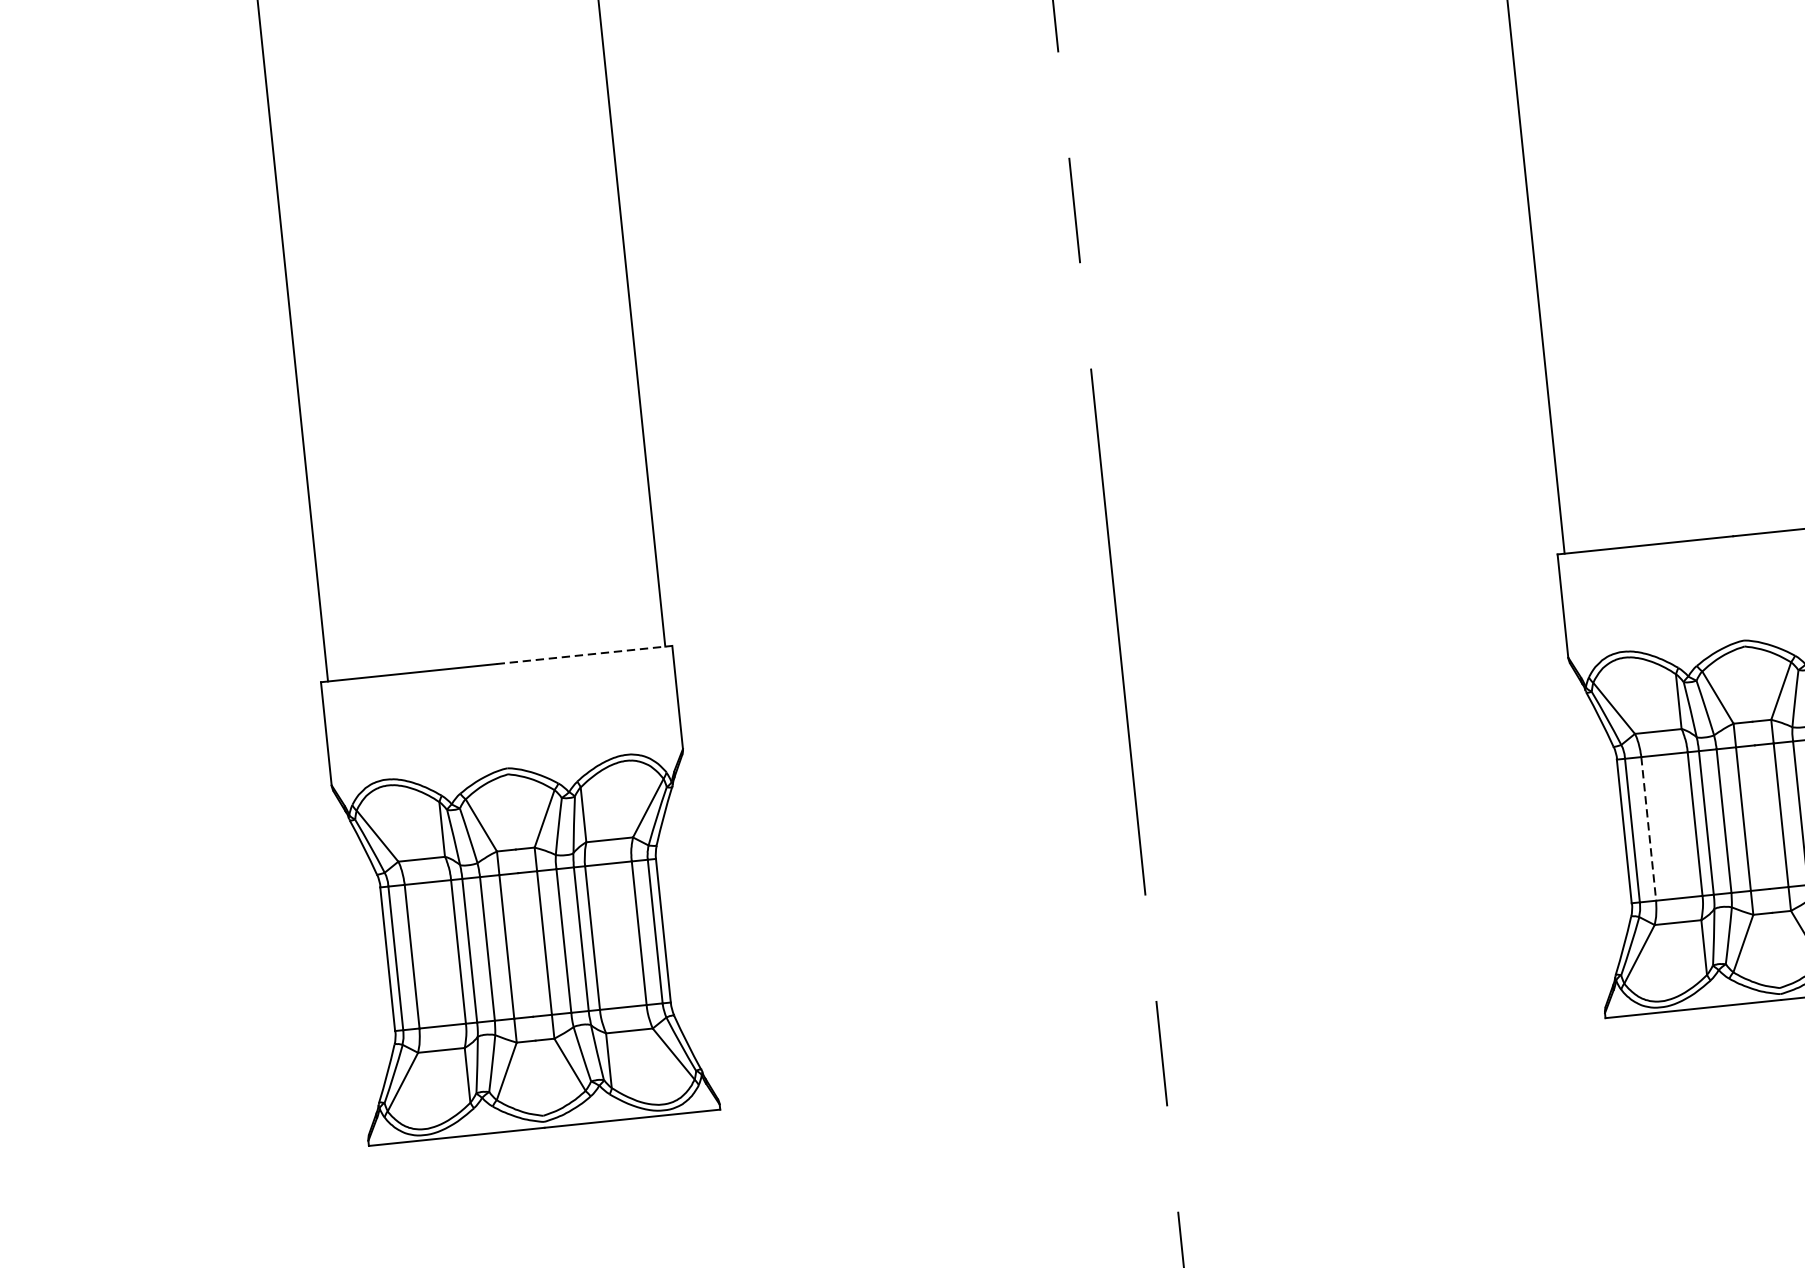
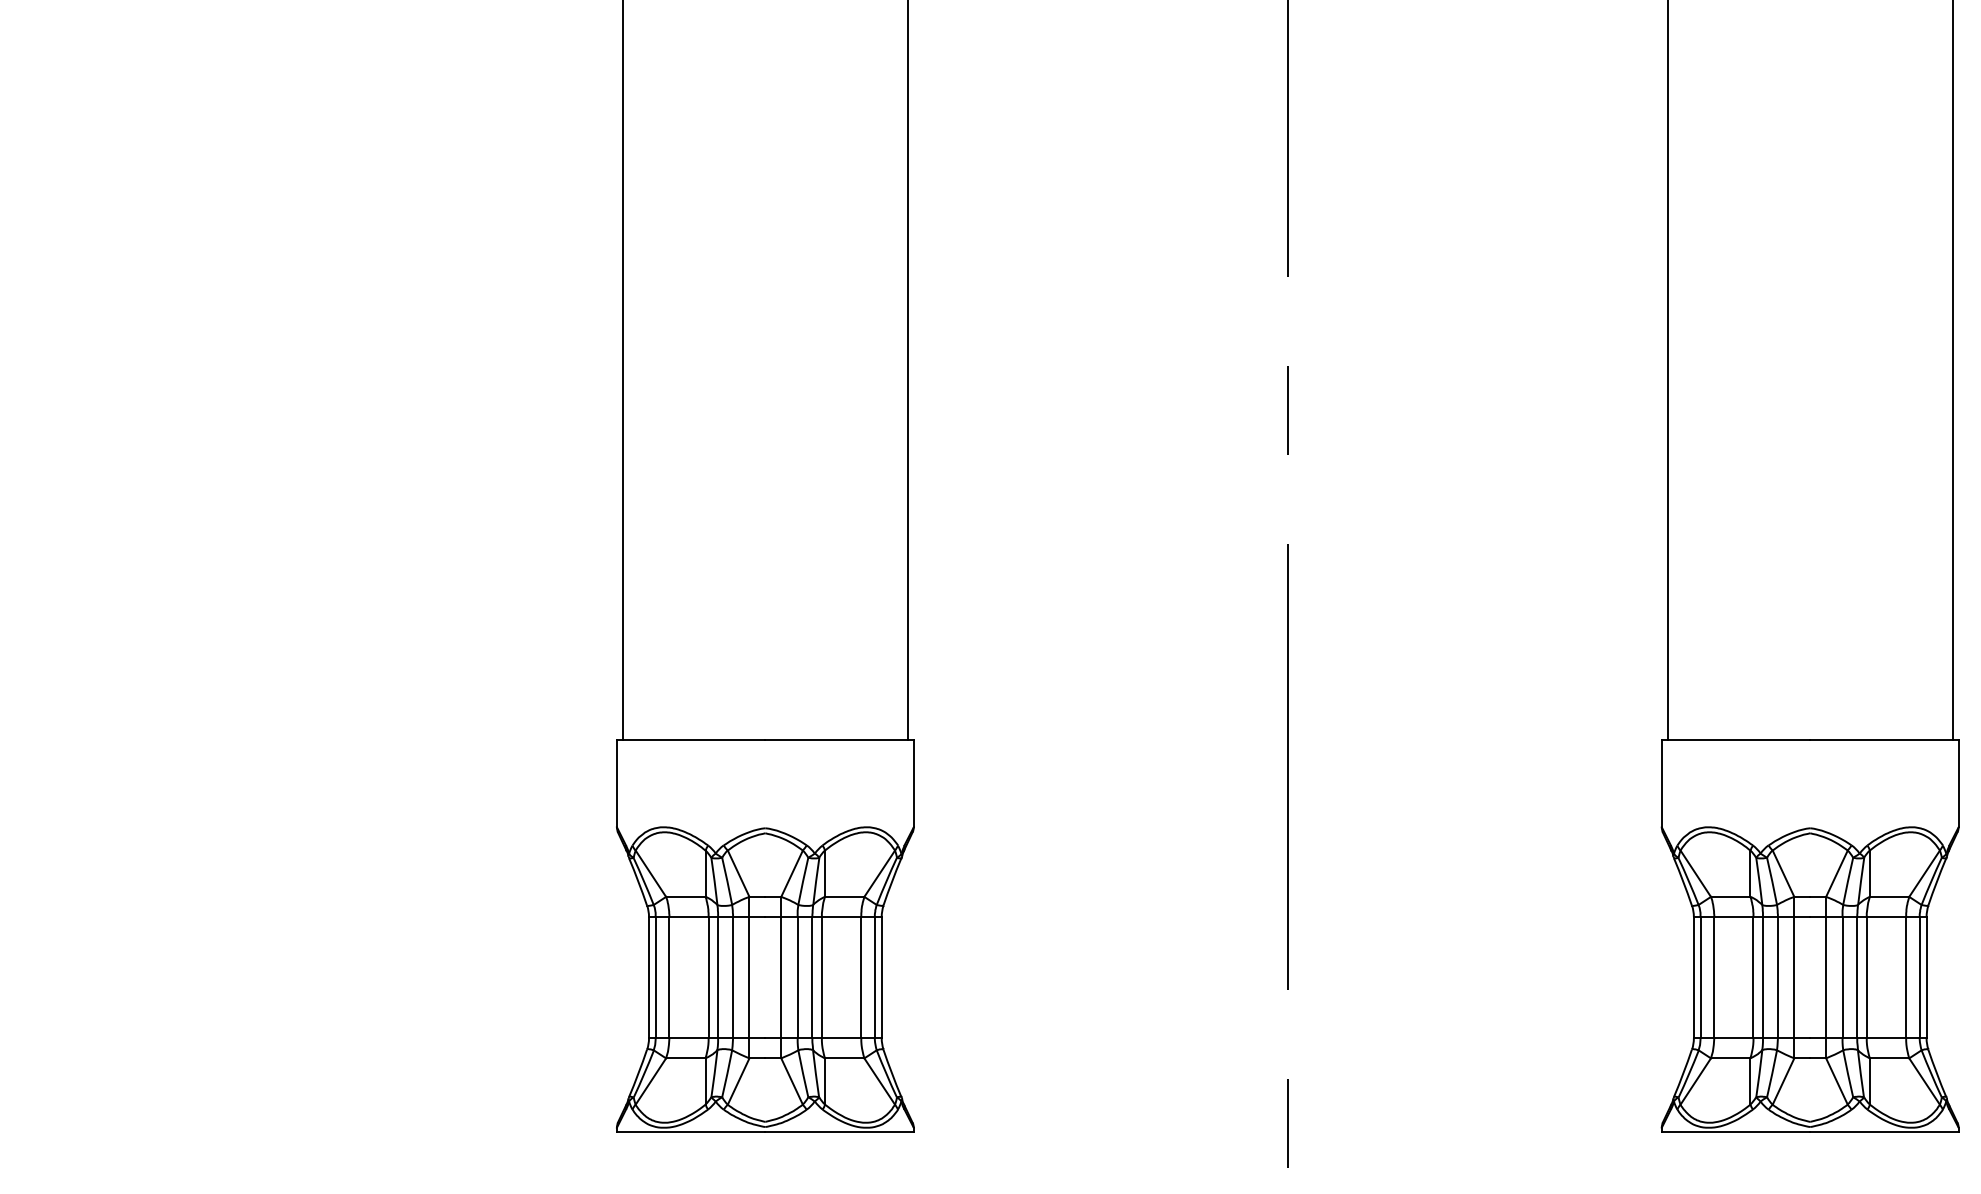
line: (585, 655) -> (840, 740), dashed -> solid
line: (1648, 828) -> (1714, 977), dashed -> solid

